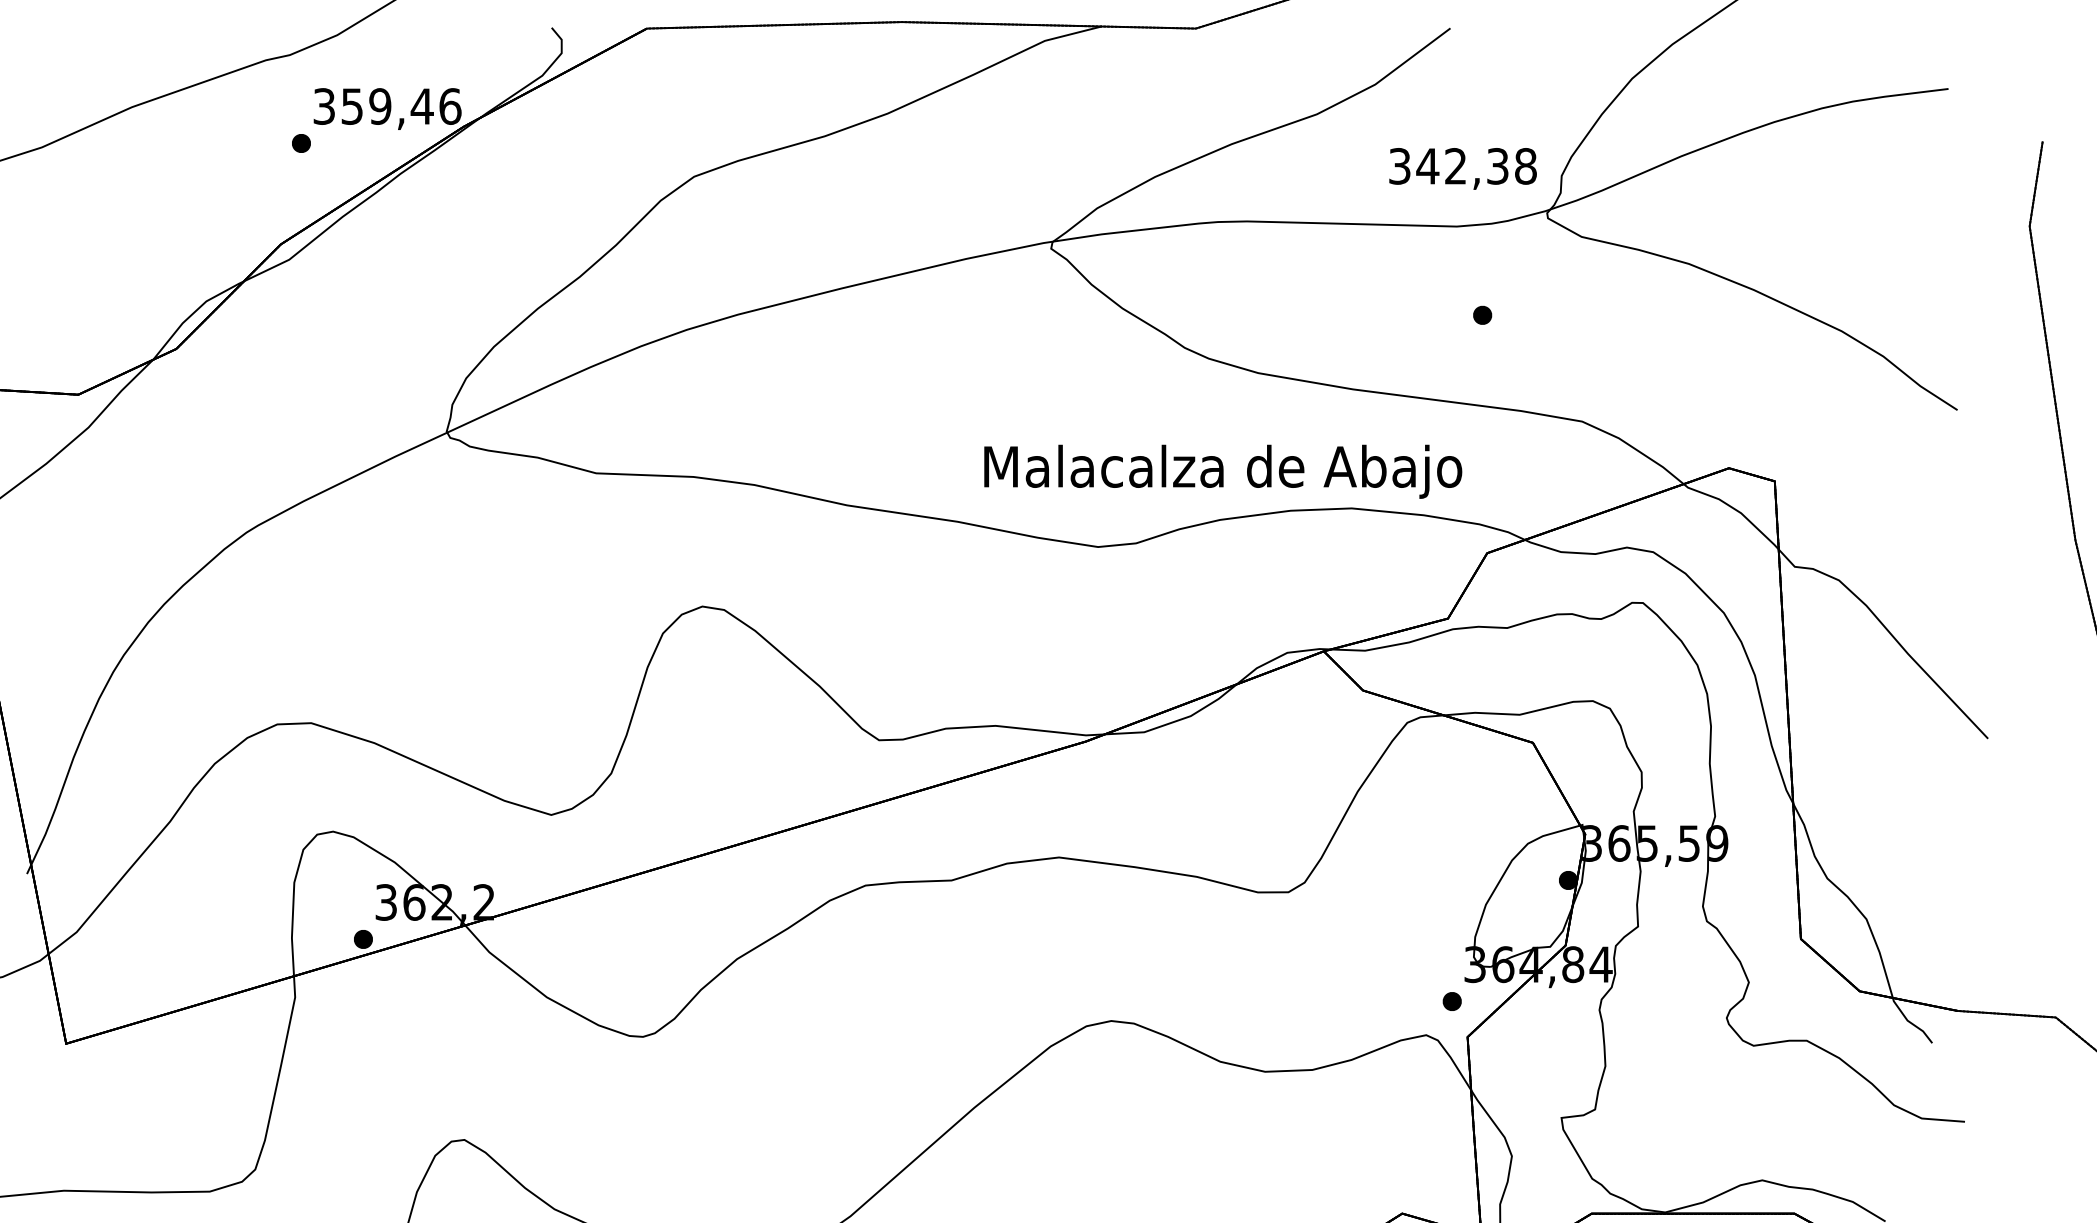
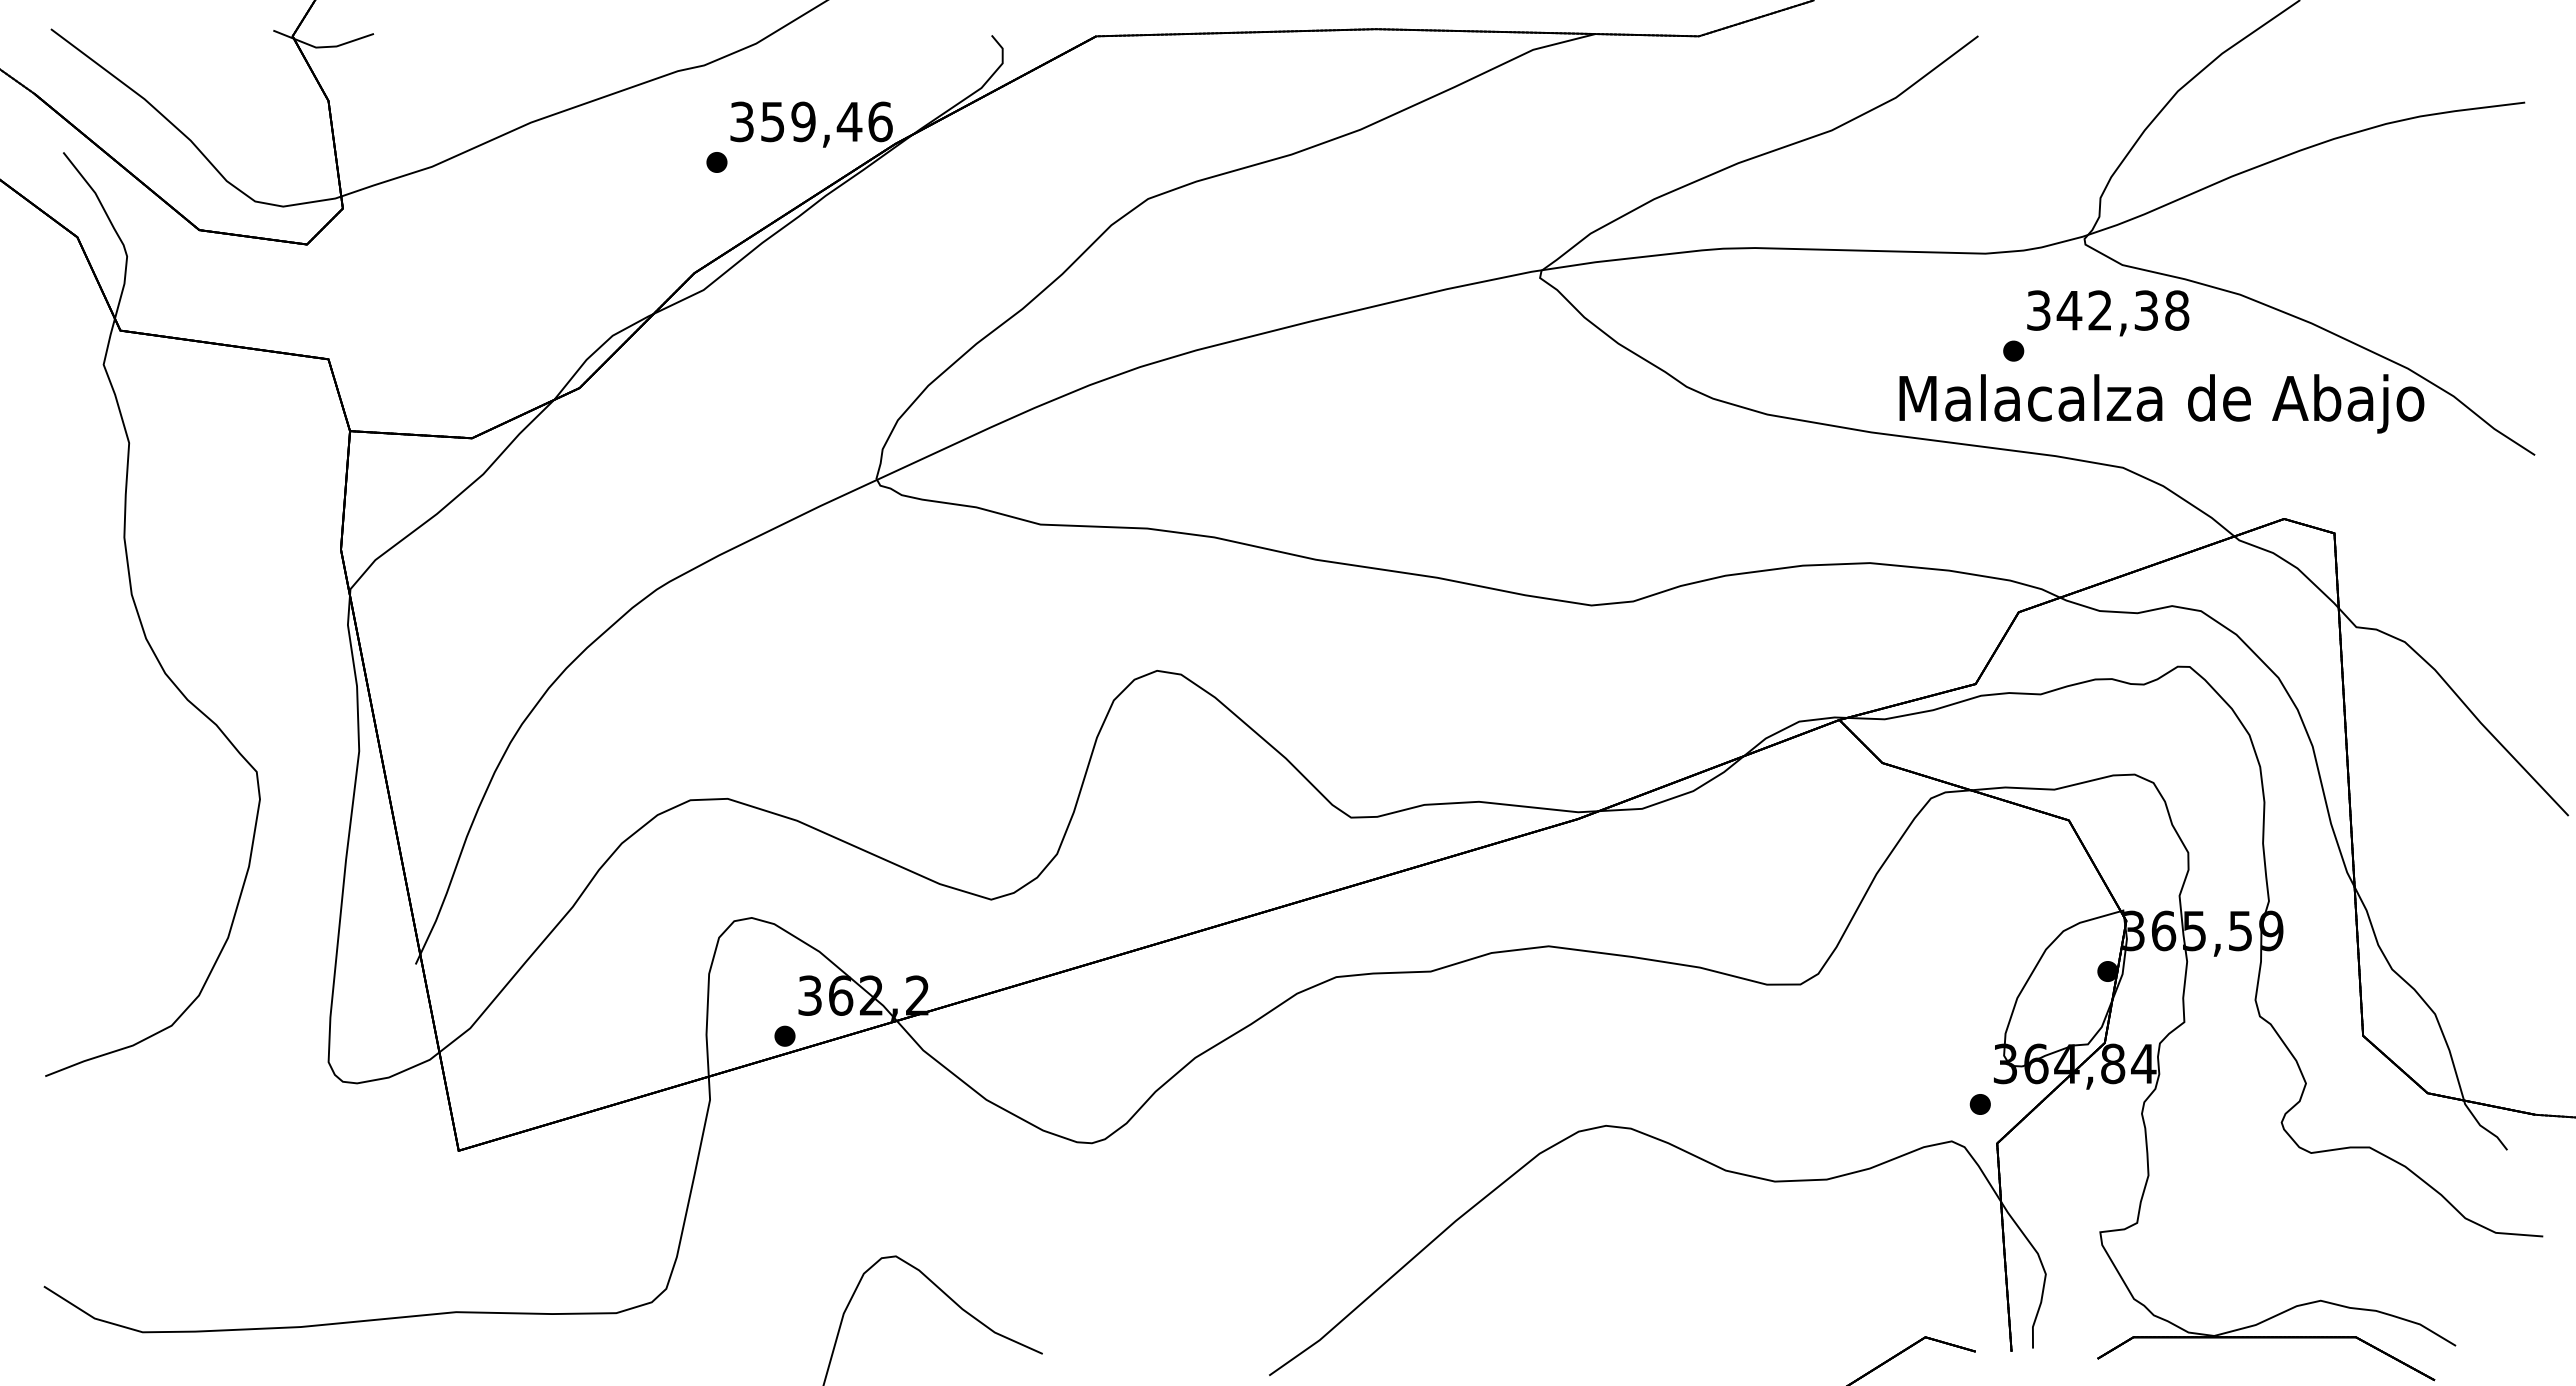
text: (1463, 169) -> (2108, 313), moved
text: (1222, 471) -> (2161, 403), moved

